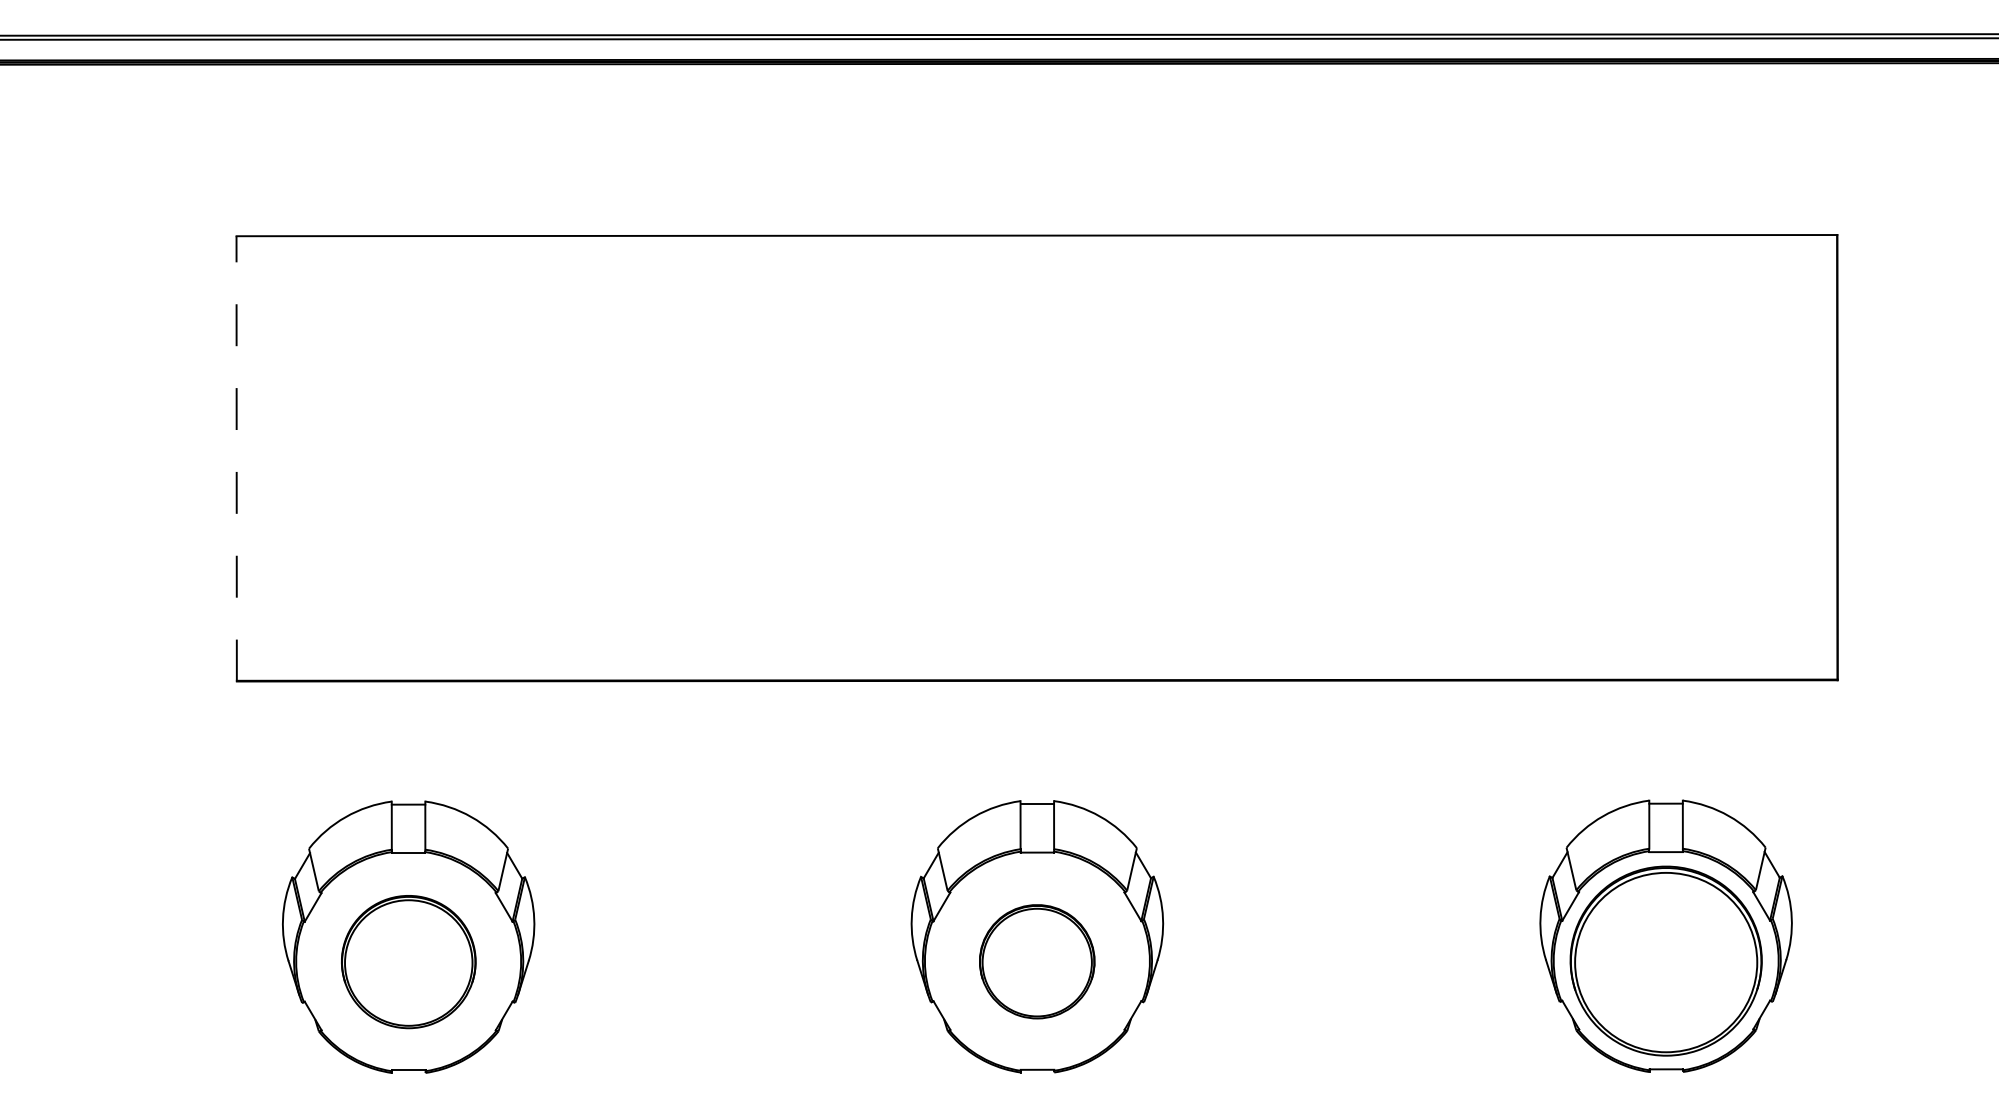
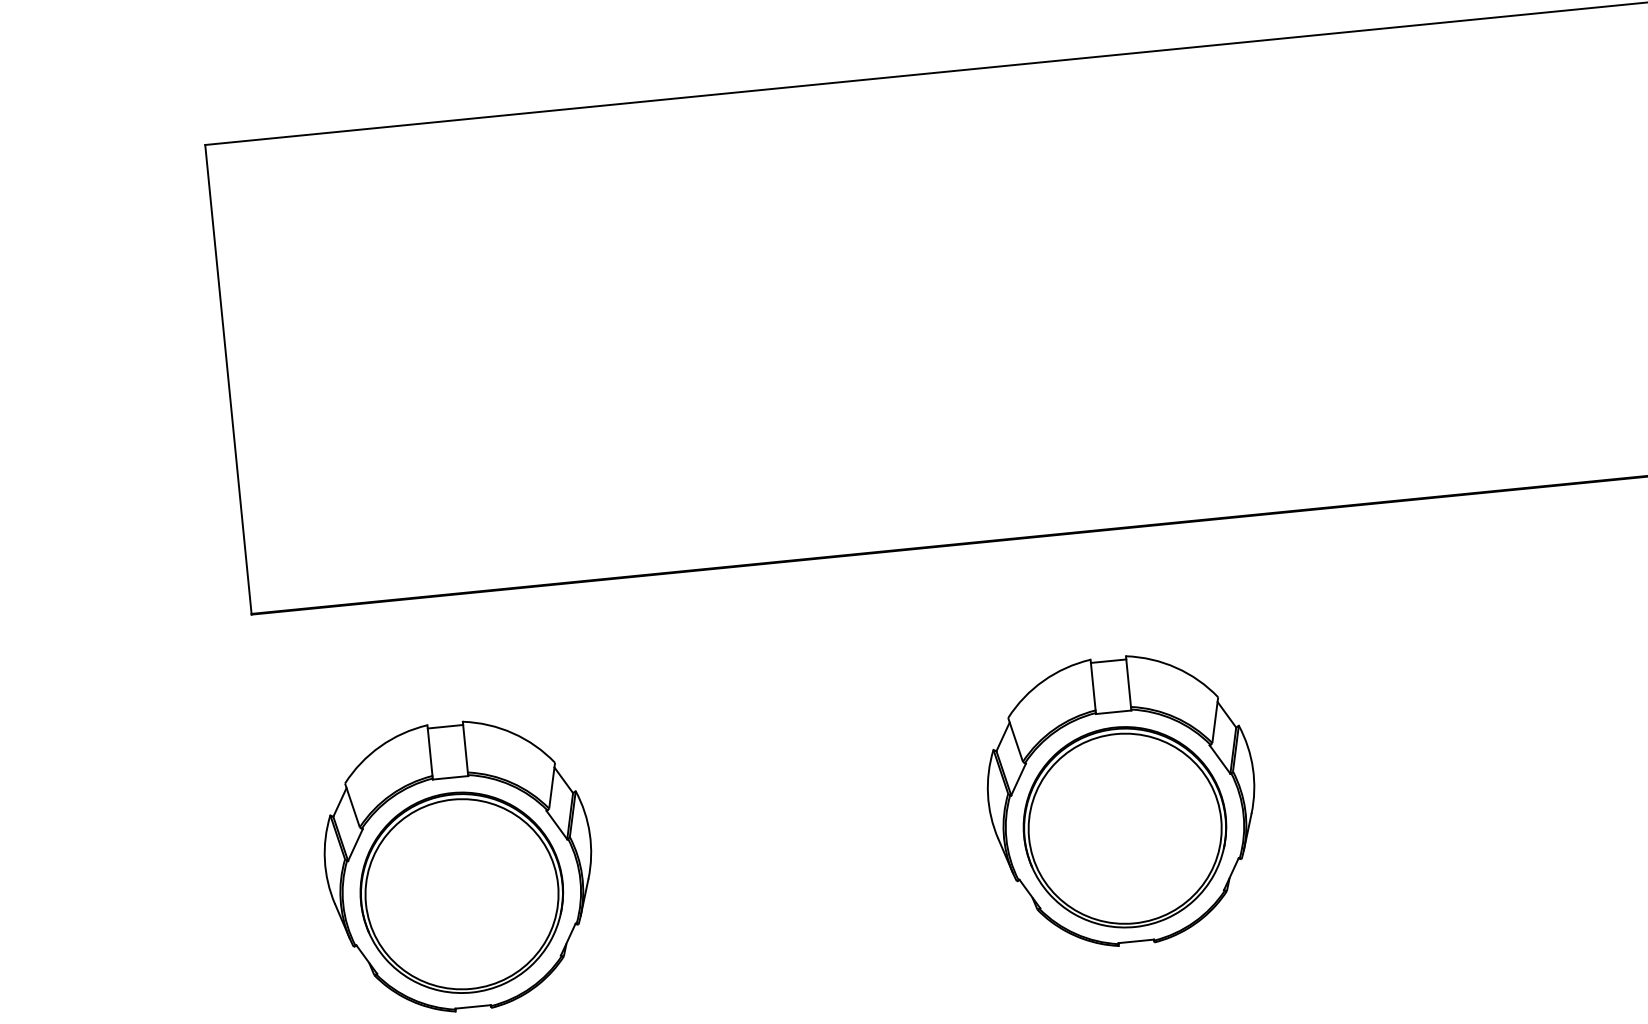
line: (236, 458) -> (228, 379), dashed -> solid
part: (408, 961) -> (461, 892), size x1.43
part: (1036, 961) -> (1124, 827), size x1.67

